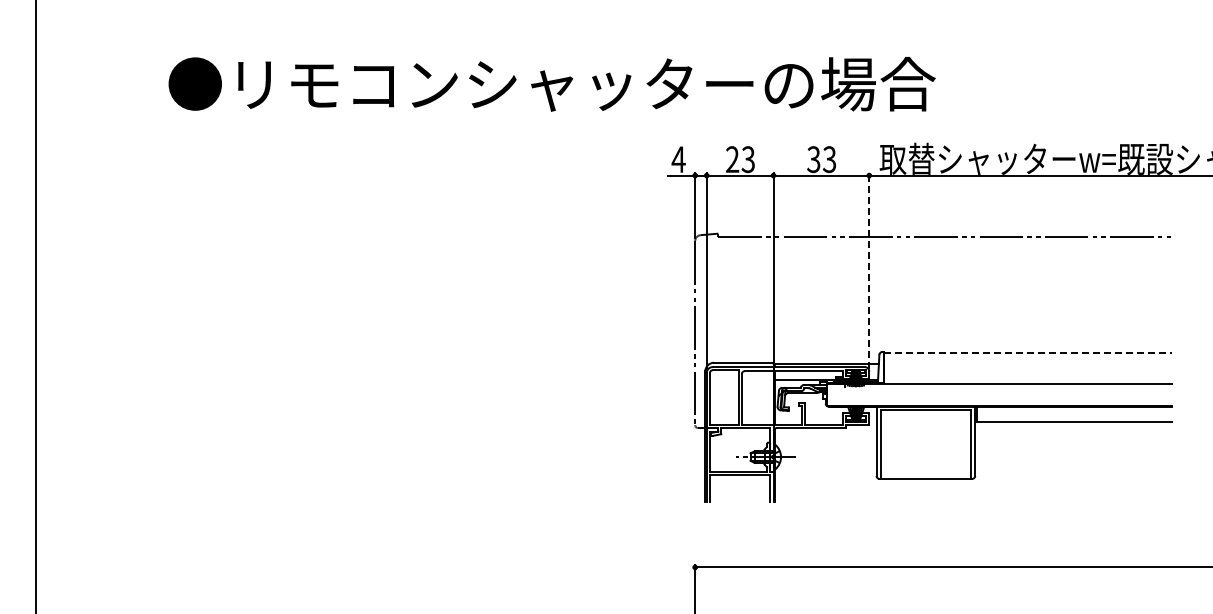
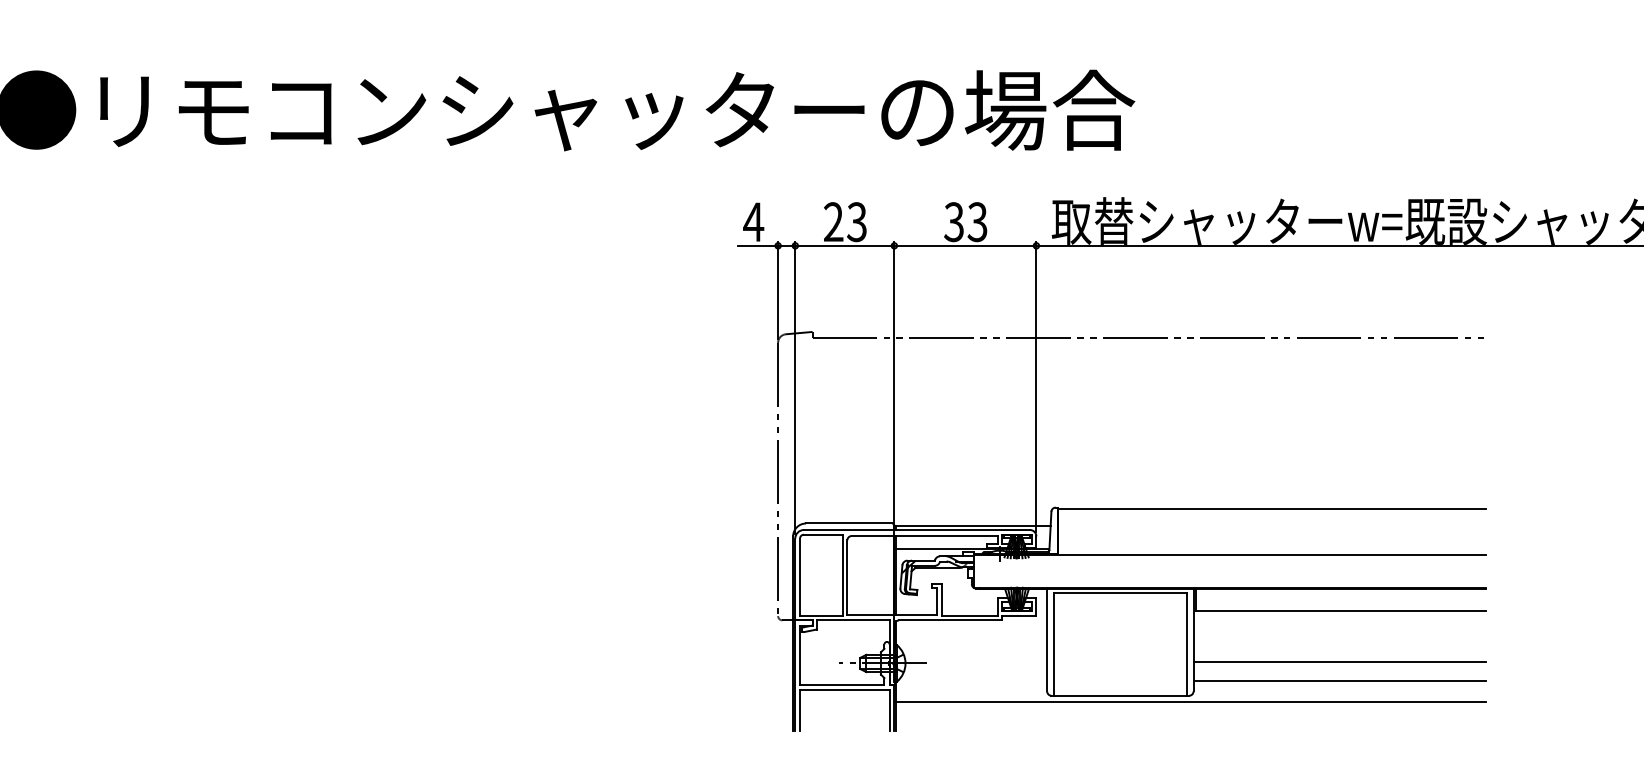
line: (869, 270) -> (1036, 386), dashed -> solid
line: (1028, 352) -> (1272, 508), dashed -> solid
line: (1073, 455) -> (1339, 661), added
line: (1073, 469) -> (1339, 681), added
line: (973, 483) -> (1191, 702), added

